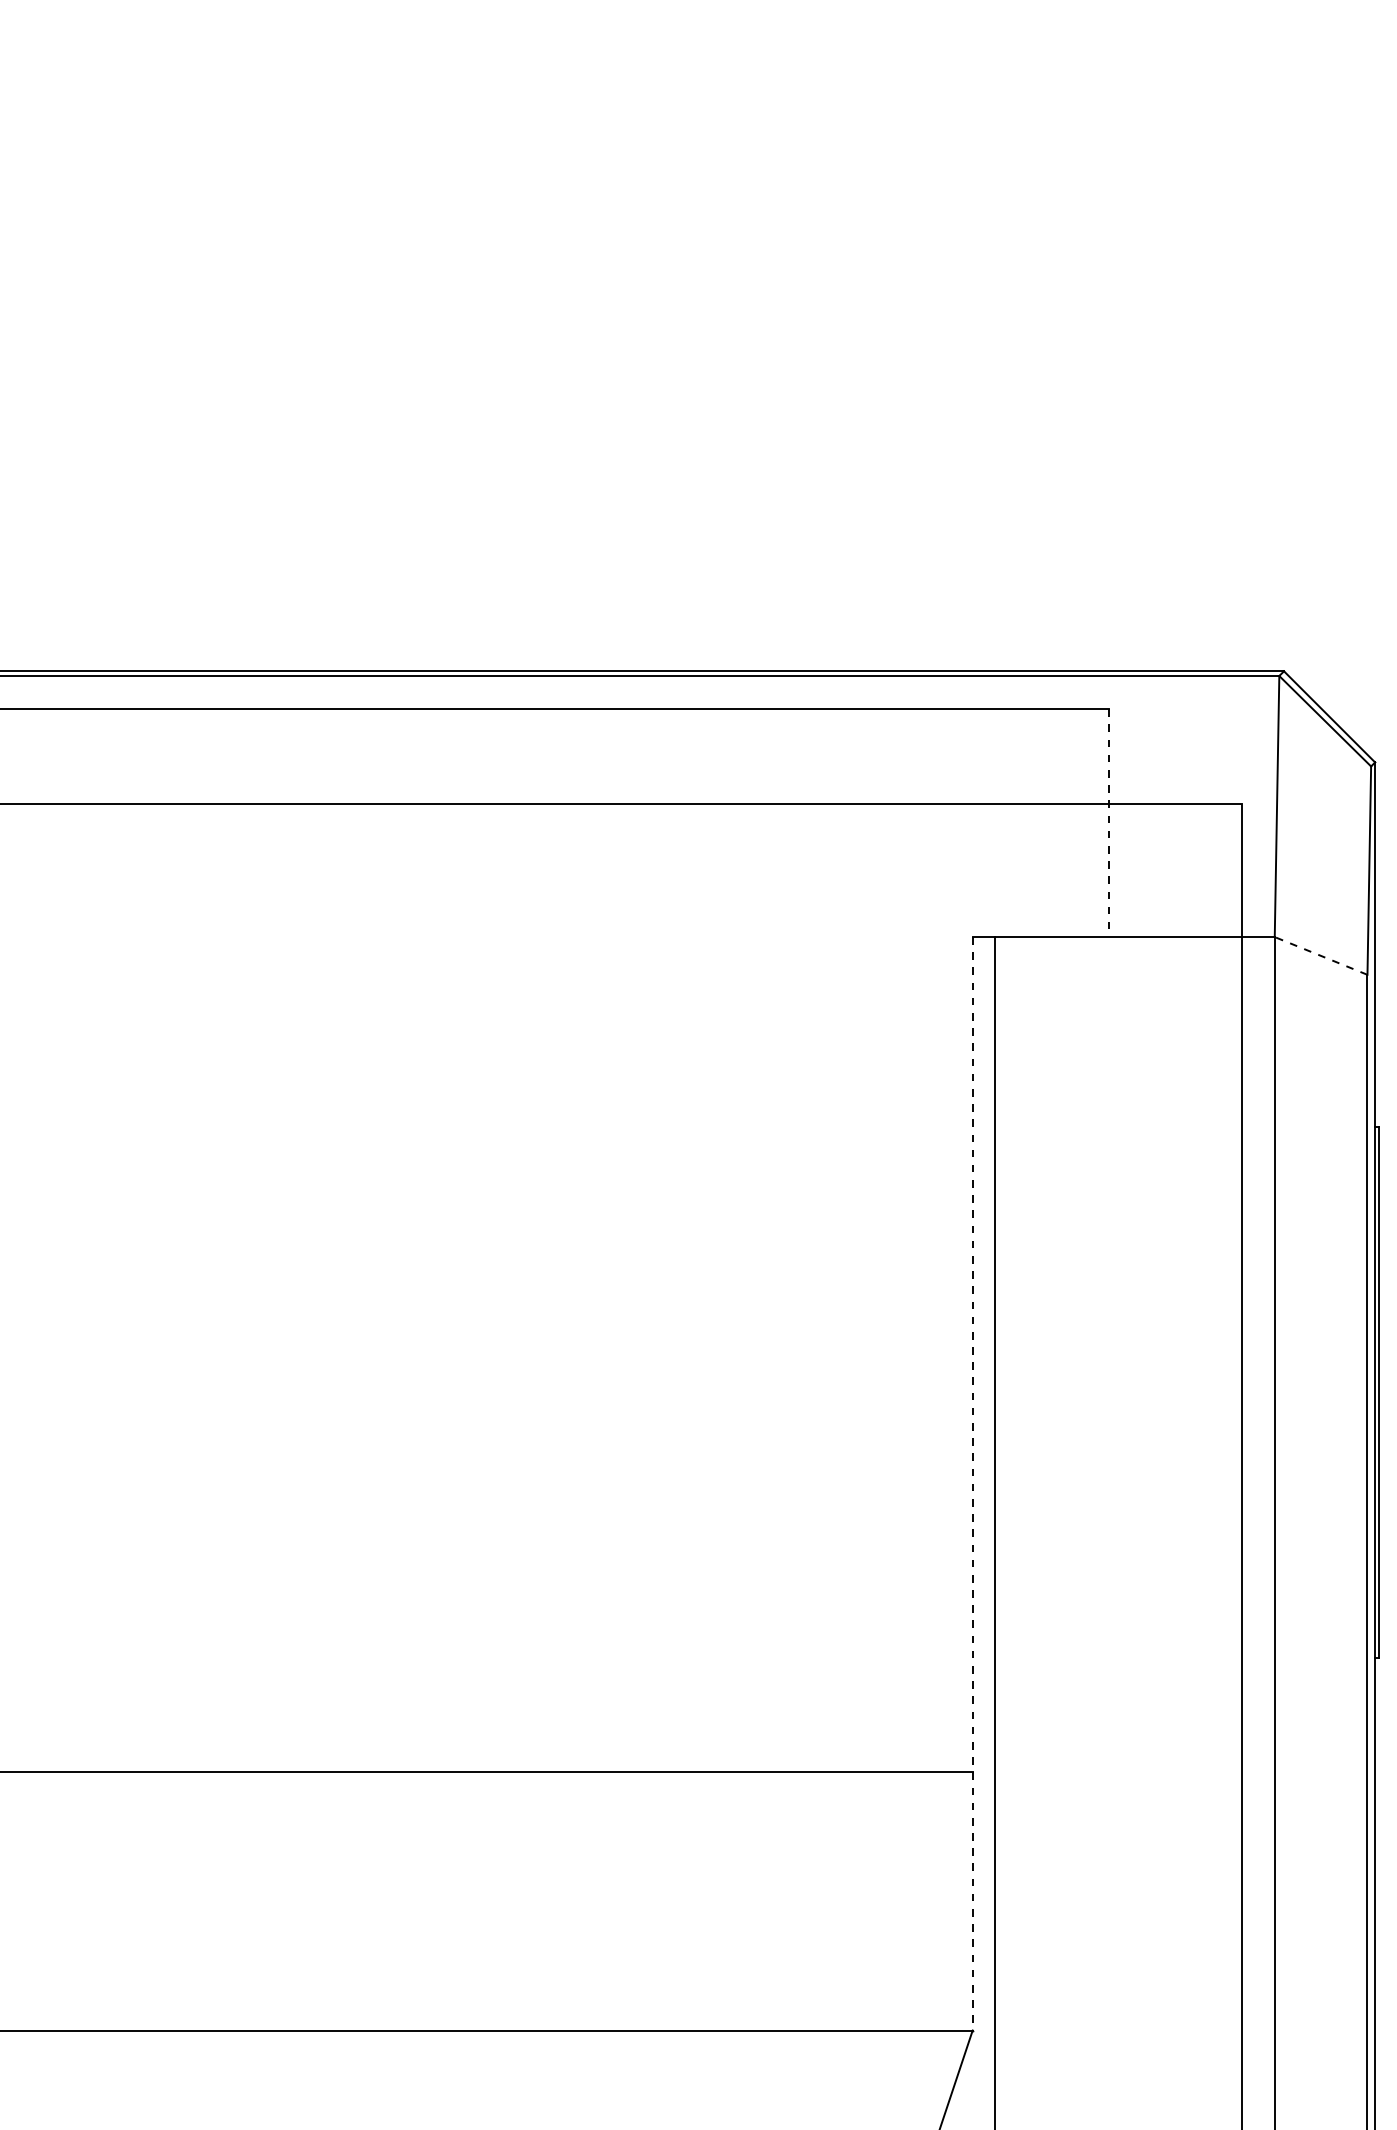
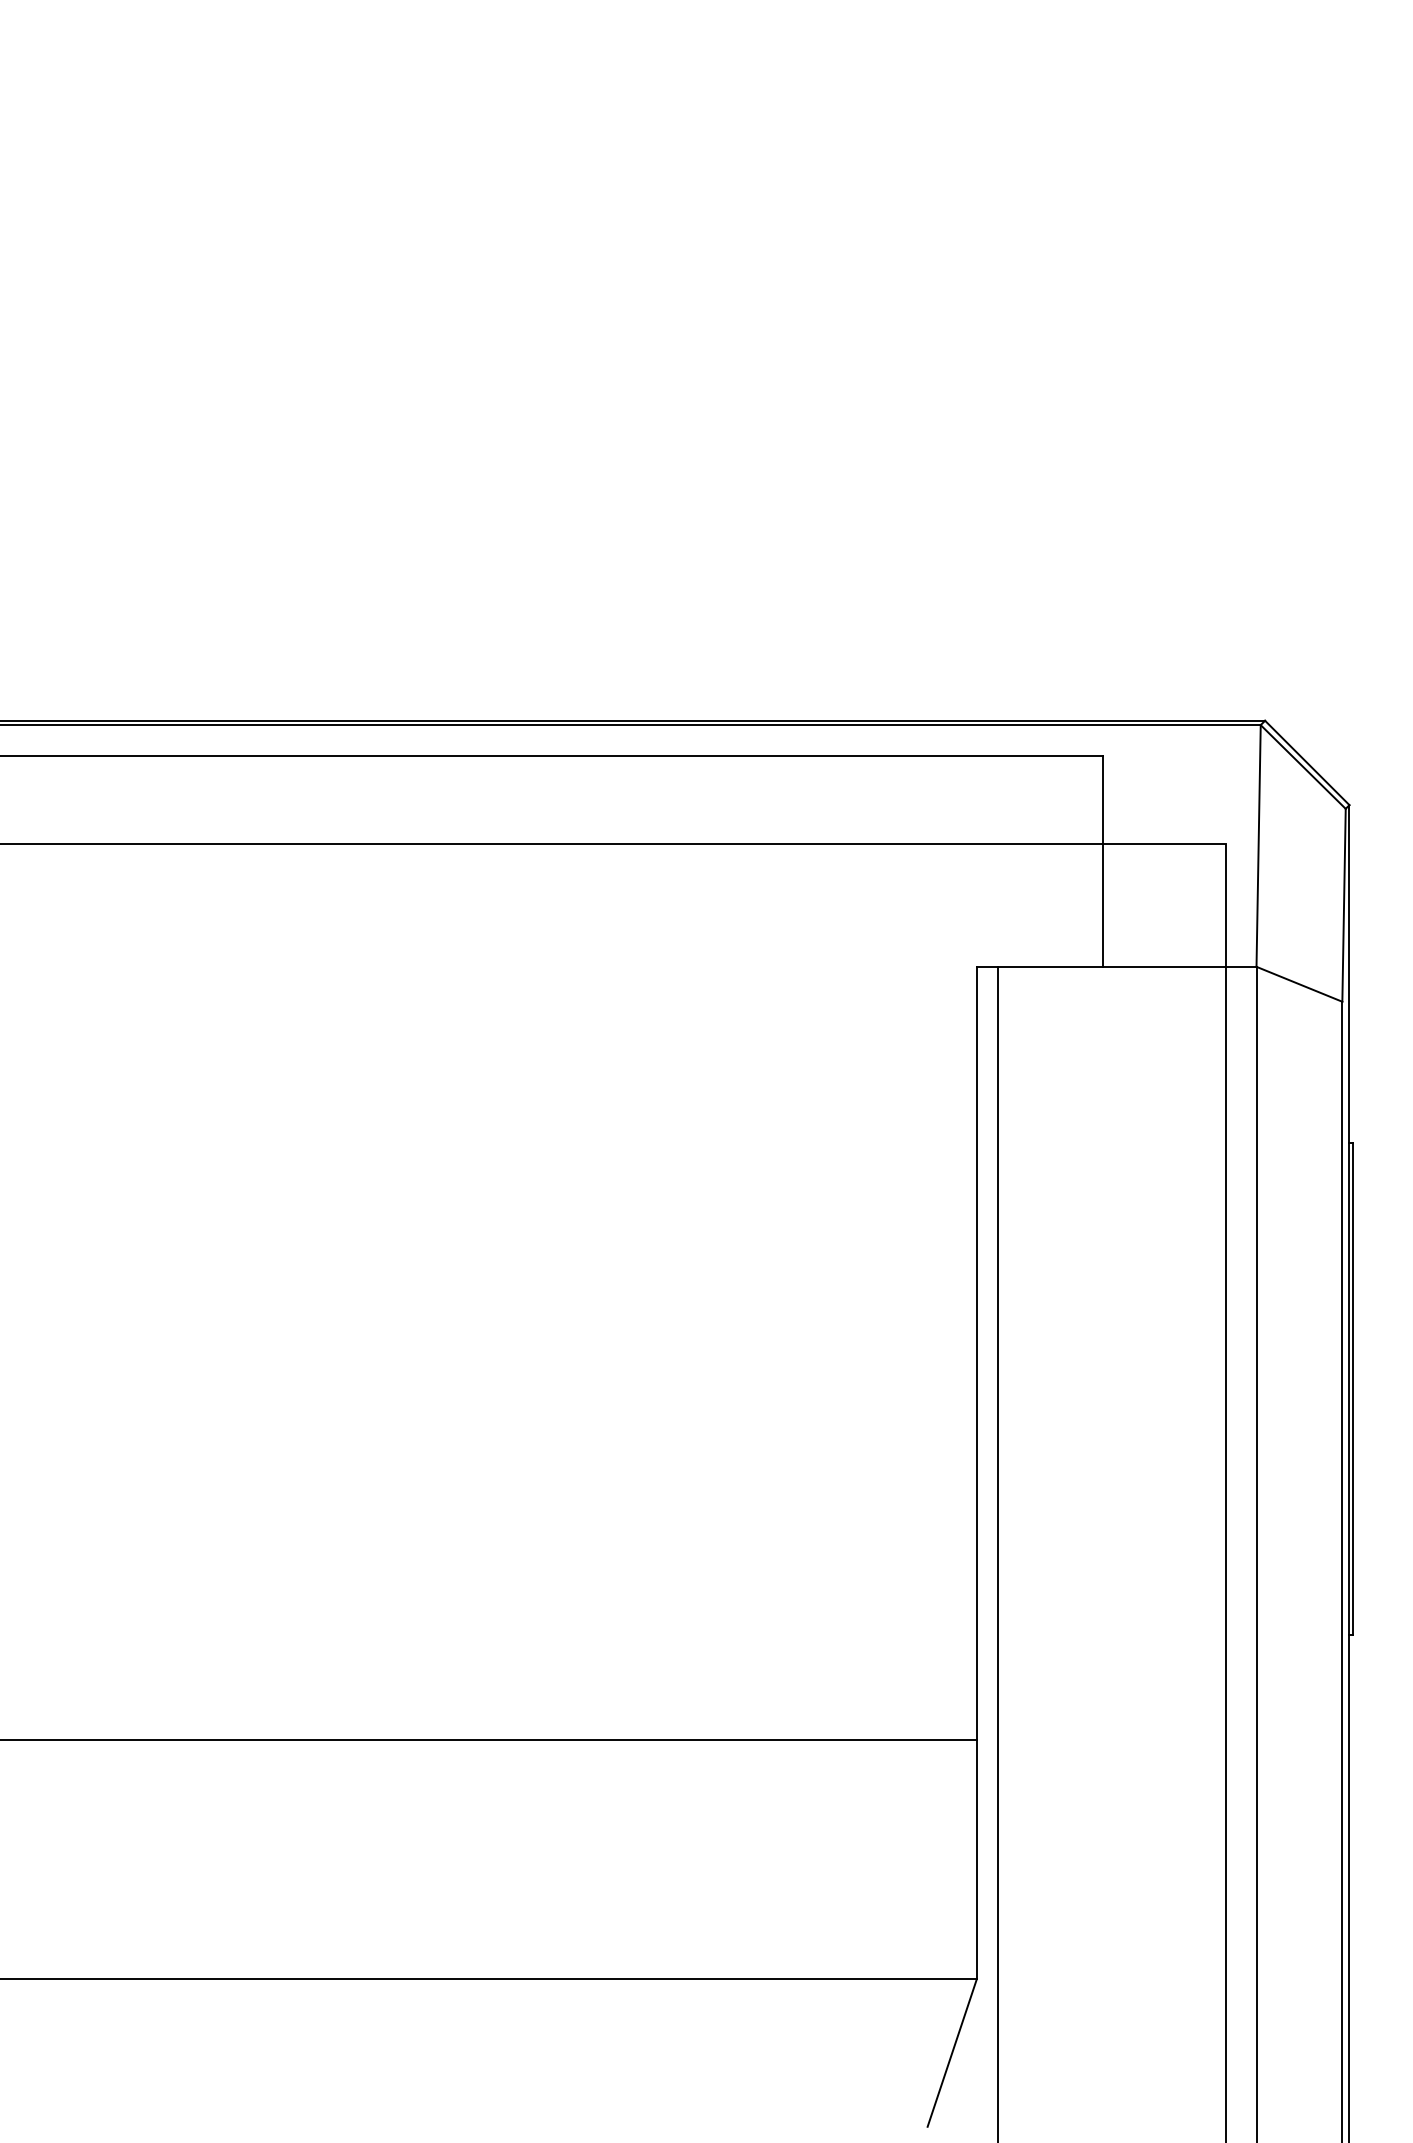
line: (1109, 823) -> (1103, 861), dashed -> solid
line: (1320, 956) -> (1298, 984), dashed -> solid
line: (972, 1484) -> (976, 1473), dashed -> solid

